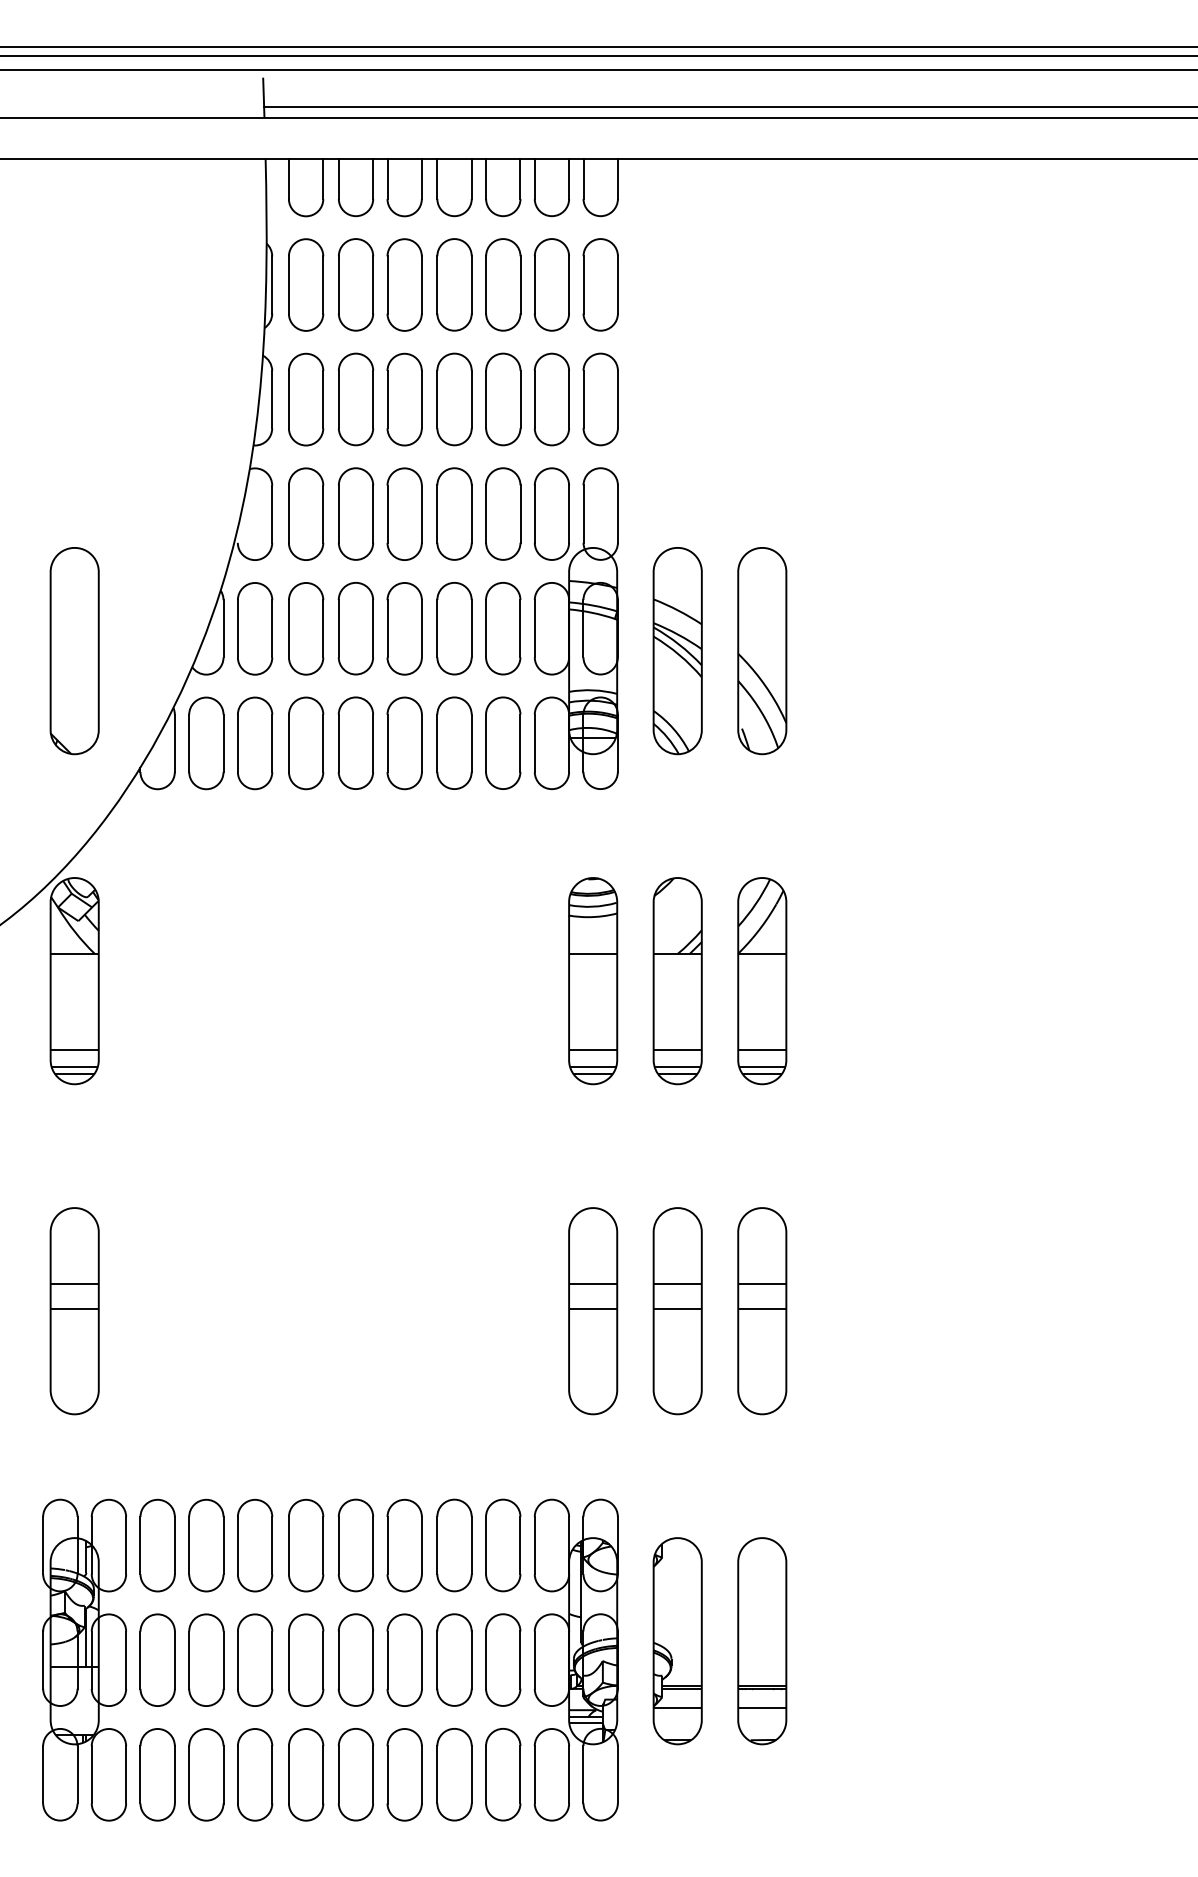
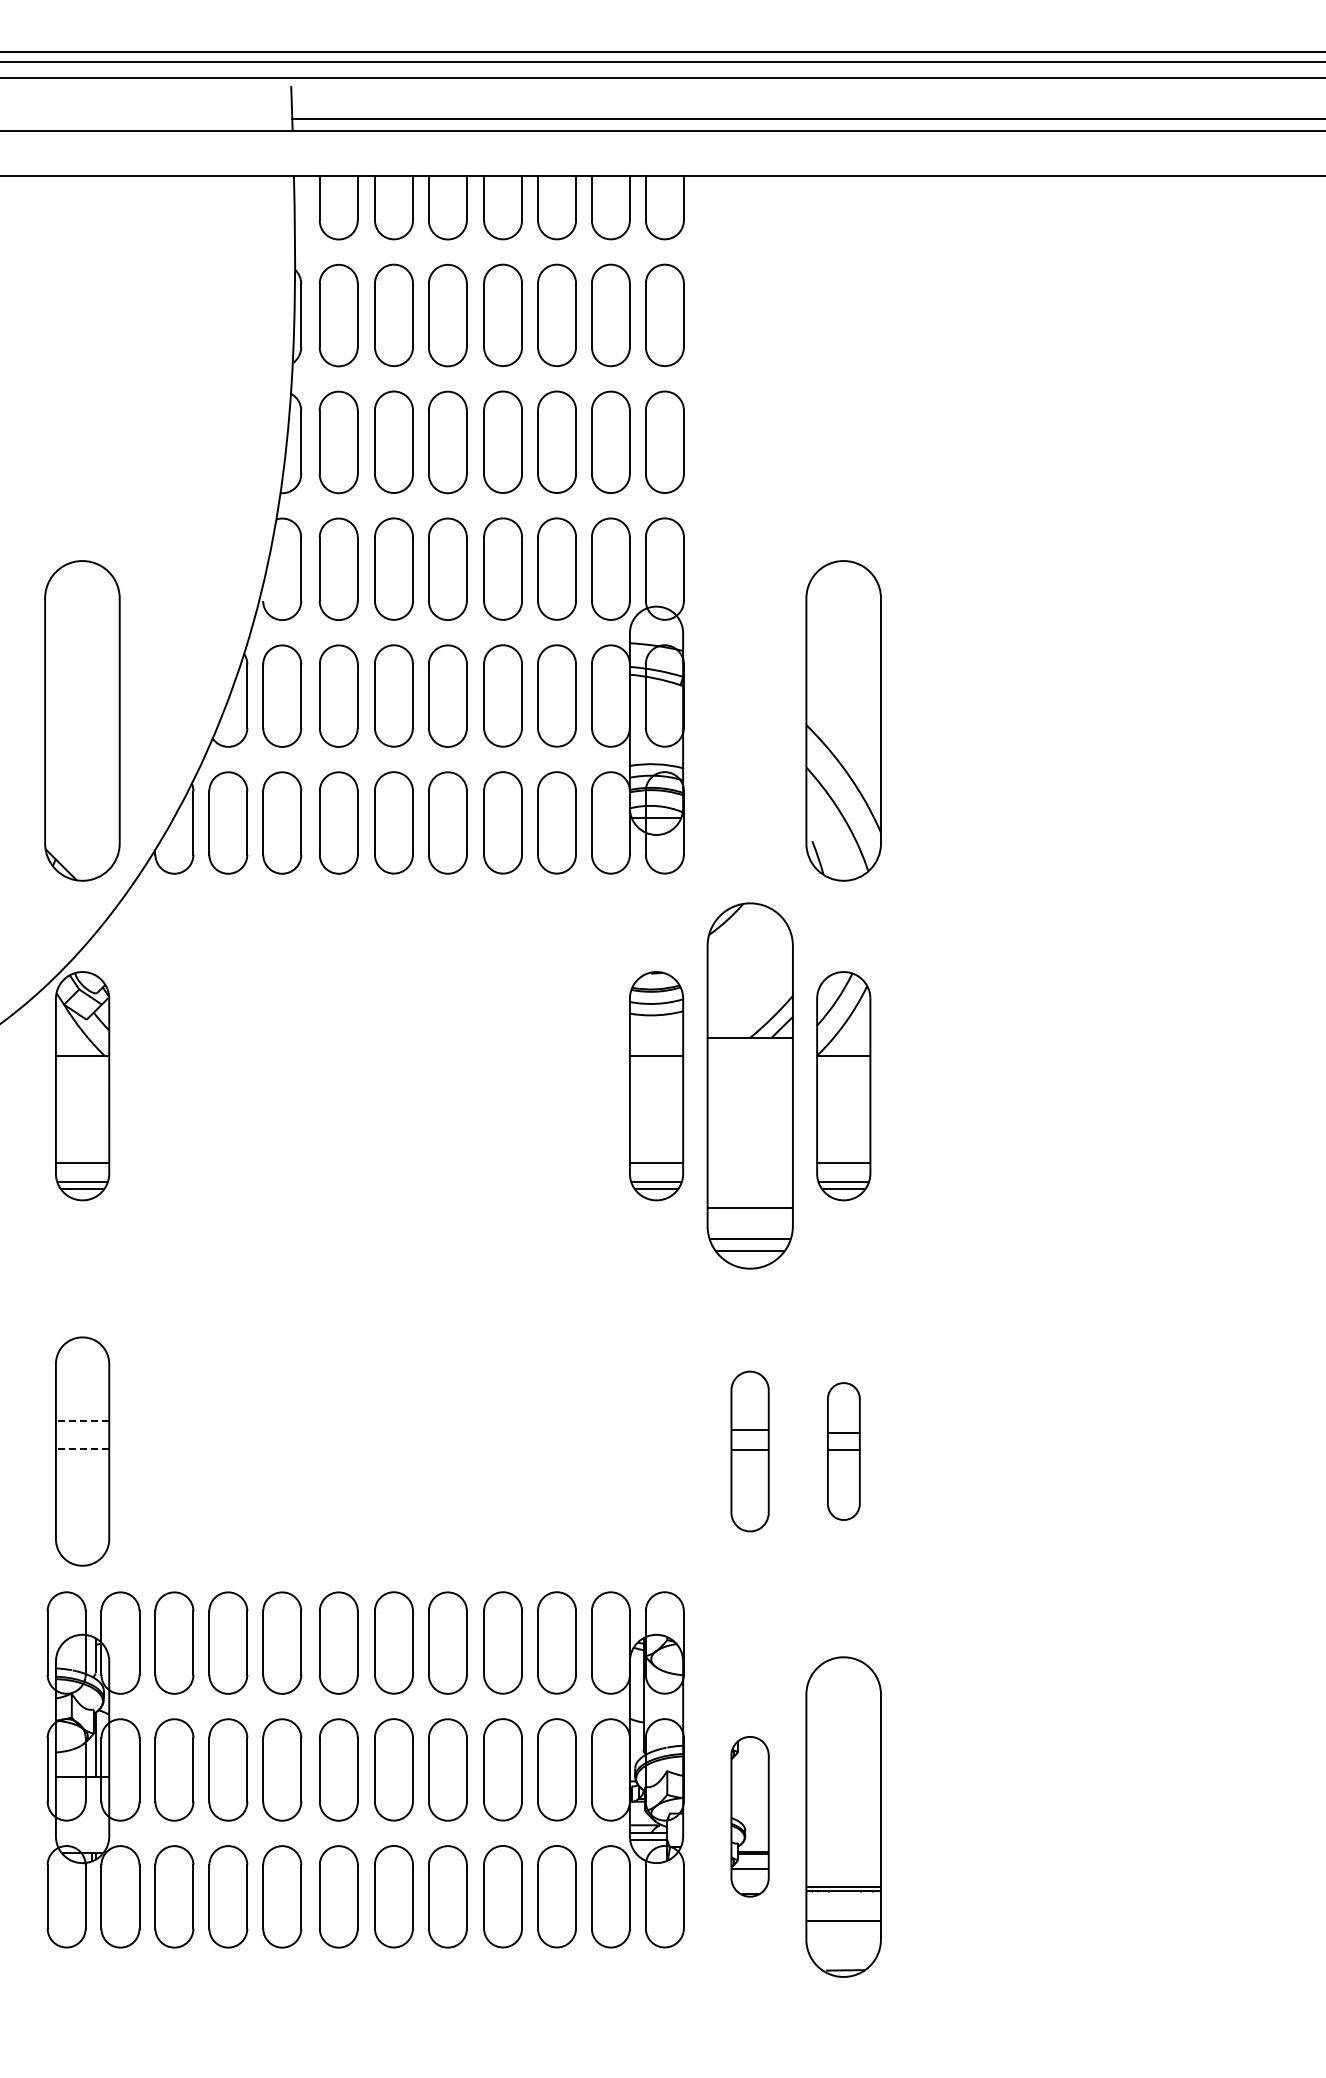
part: (74, 650) -> (82, 720), size x1.4
part: (677, 650) -> (749, 720), removed
part: (762, 650) -> (843, 720), size x1.4
part: (677, 981) -> (749, 1086), size x1.6
line: (74, 1284) -> (82, 1421), solid -> dashed
line: (74, 1308) -> (82, 1448), solid -> dashed
part: (593, 1311) -> (656, 1451), removed
part: (677, 1311) -> (749, 1451), size x0.7
part: (762, 1311) -> (843, 1451), size x0.6
part: (677, 1640) -> (749, 1816), size x0.7
part: (762, 1640) -> (843, 1816), size x1.4
part: (323, 1659) -> (358, 1769), moved

